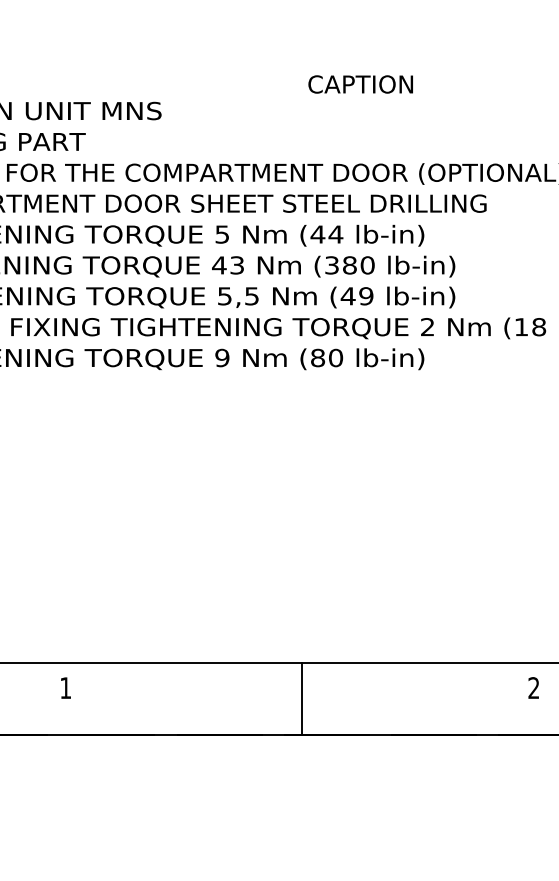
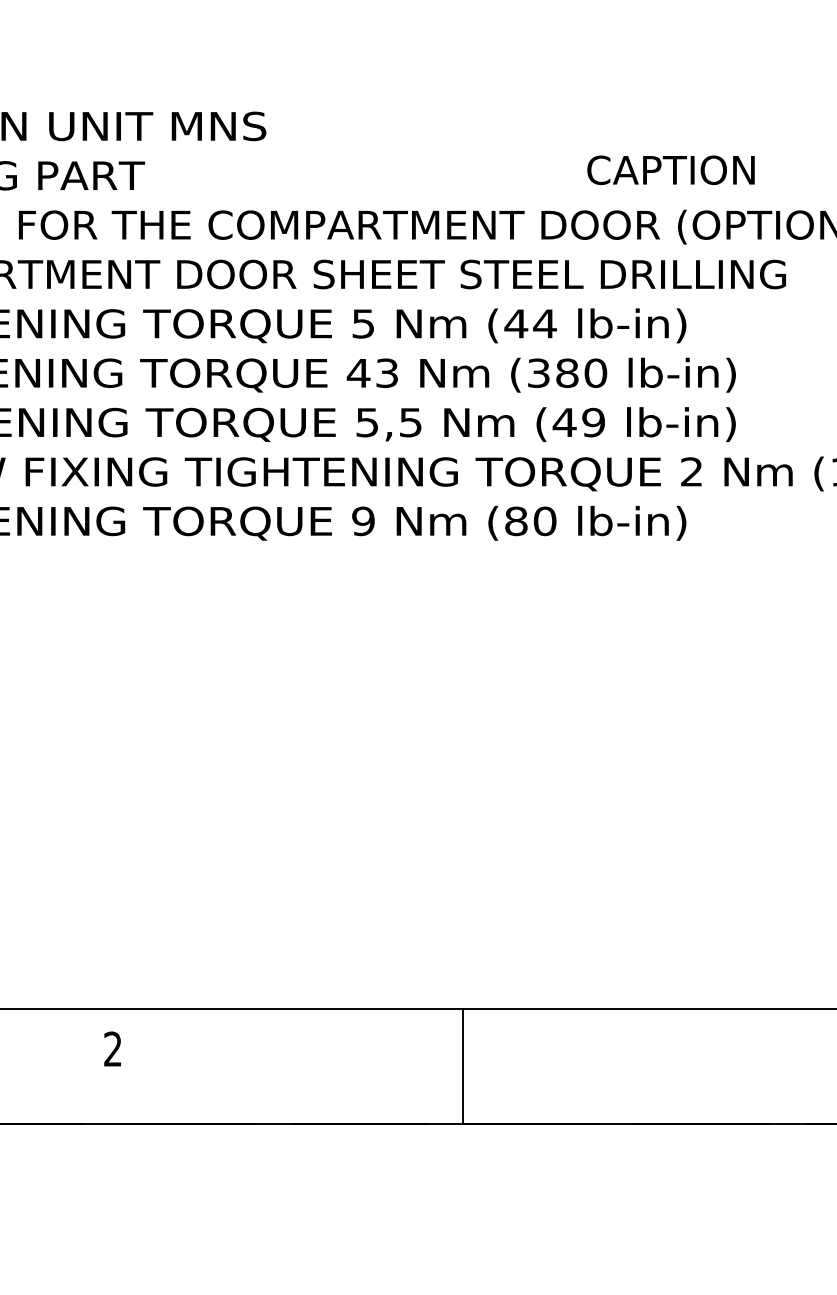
text: (360, 84) -> (670, 170), moved
text: (65, 687) -> (112, 1048), 1 -> 2
line: (301, 698) -> (462, 1065), moved

